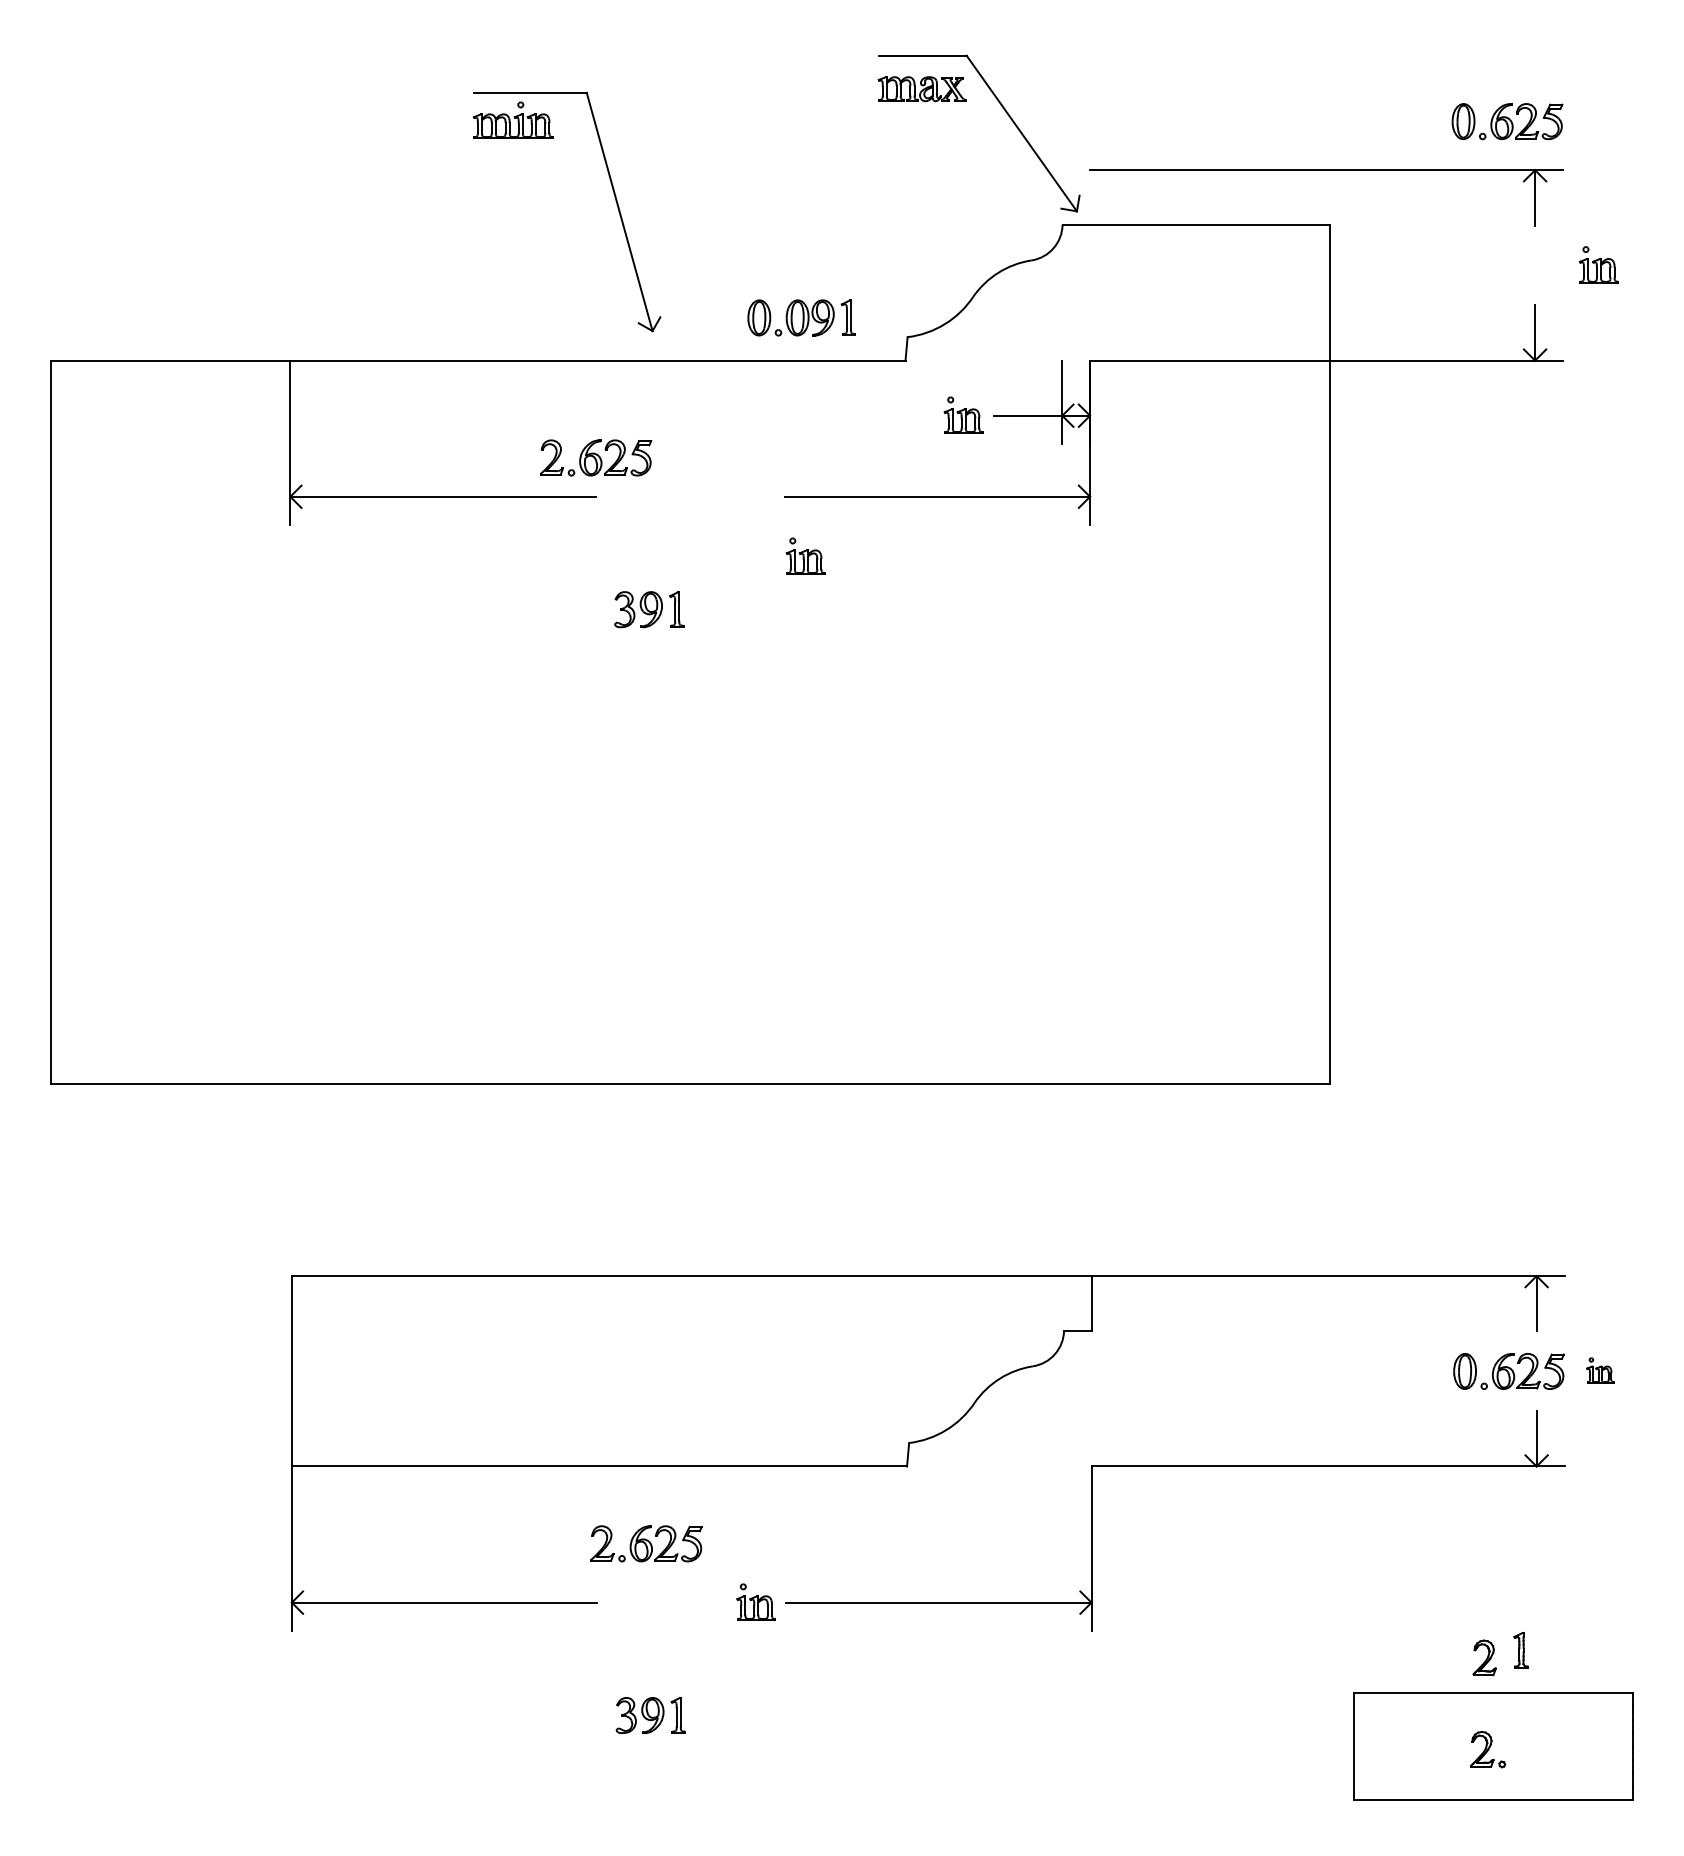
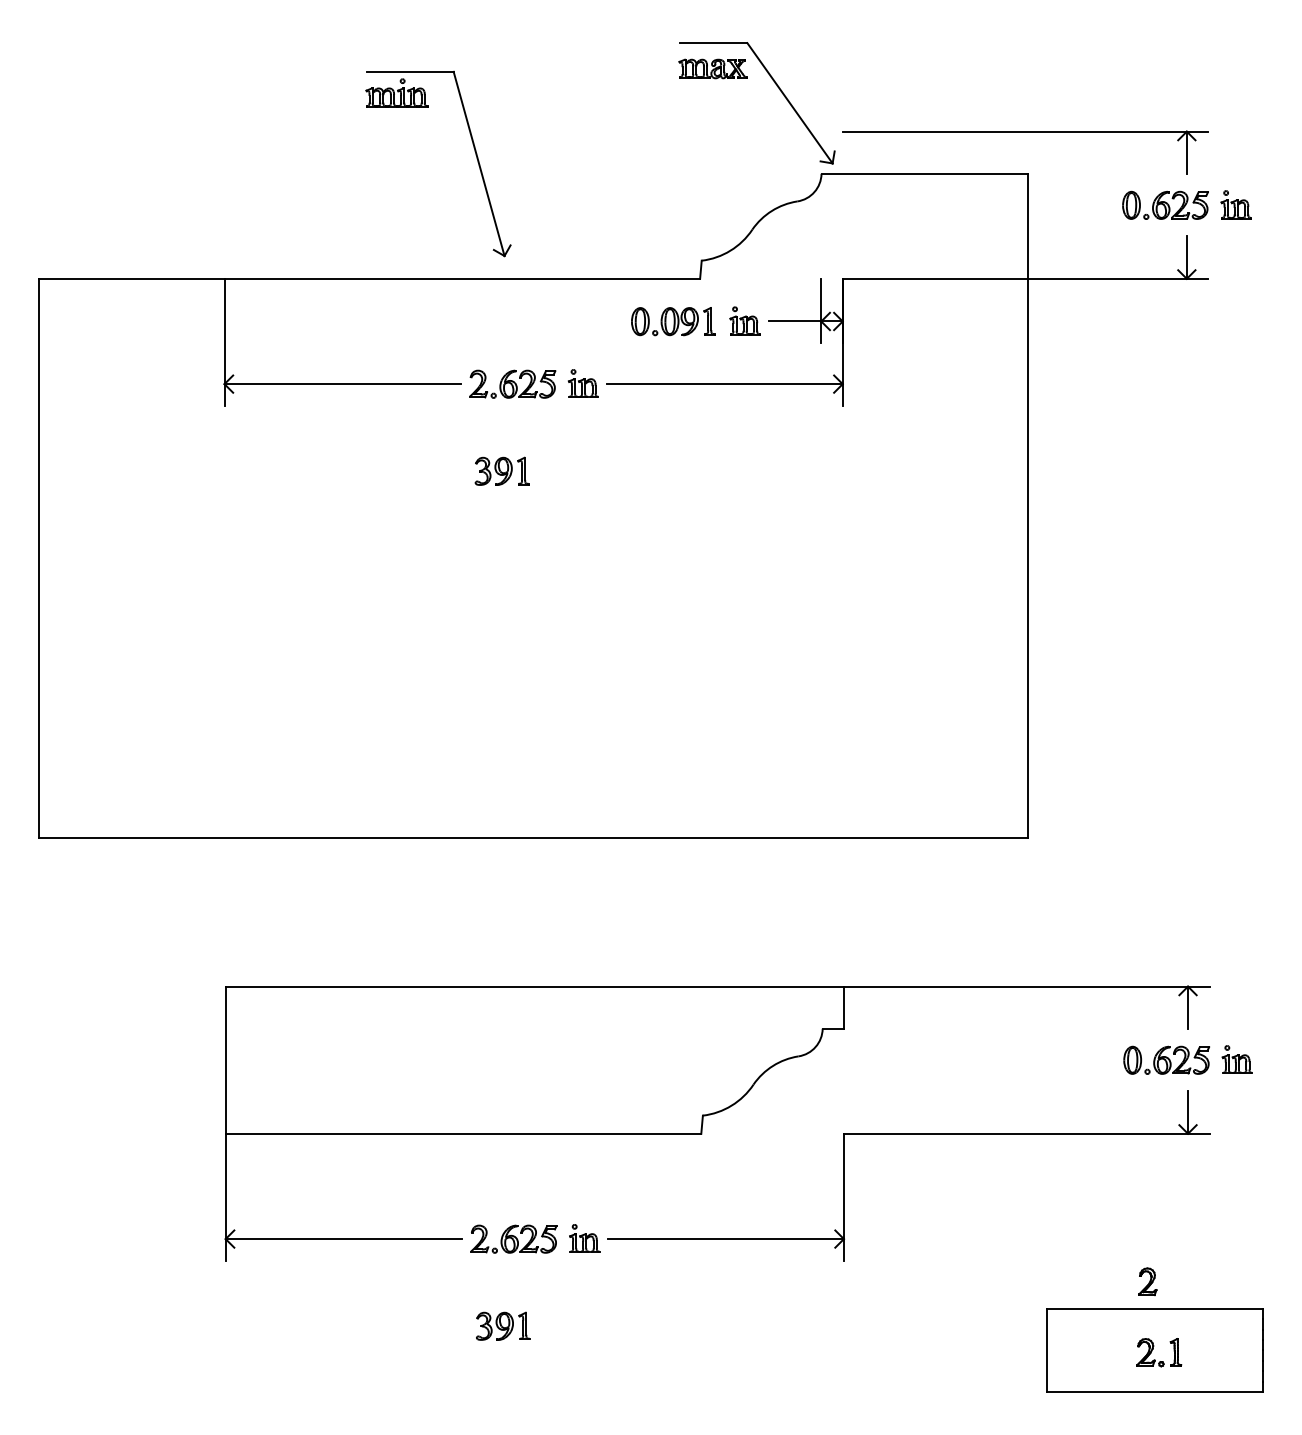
part: (1507, 121) -> (1165, 205), moved
part: (801, 317) -> (673, 321), moved
part: (596, 457) -> (513, 383), moved
part: (805, 555) -> (583, 383), moved
part: (1600, 1370) -> (1237, 1059), size x1.43
part: (646, 1543) -> (513, 1238), moved
part: (1520, 1650) -> (1175, 1352), moved

